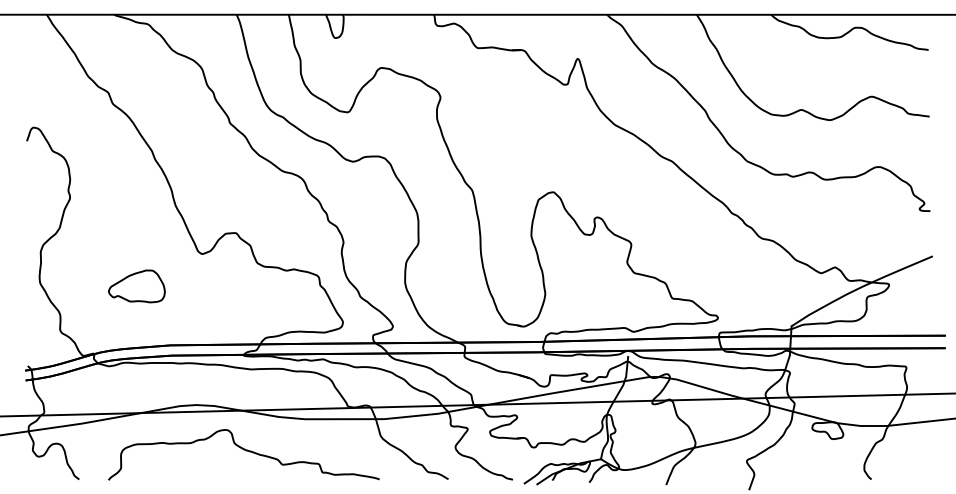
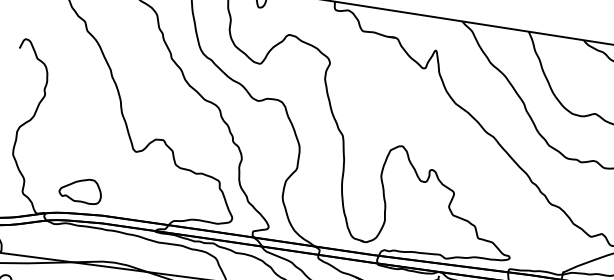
part: (136, 286) -> (80, 190), moved

